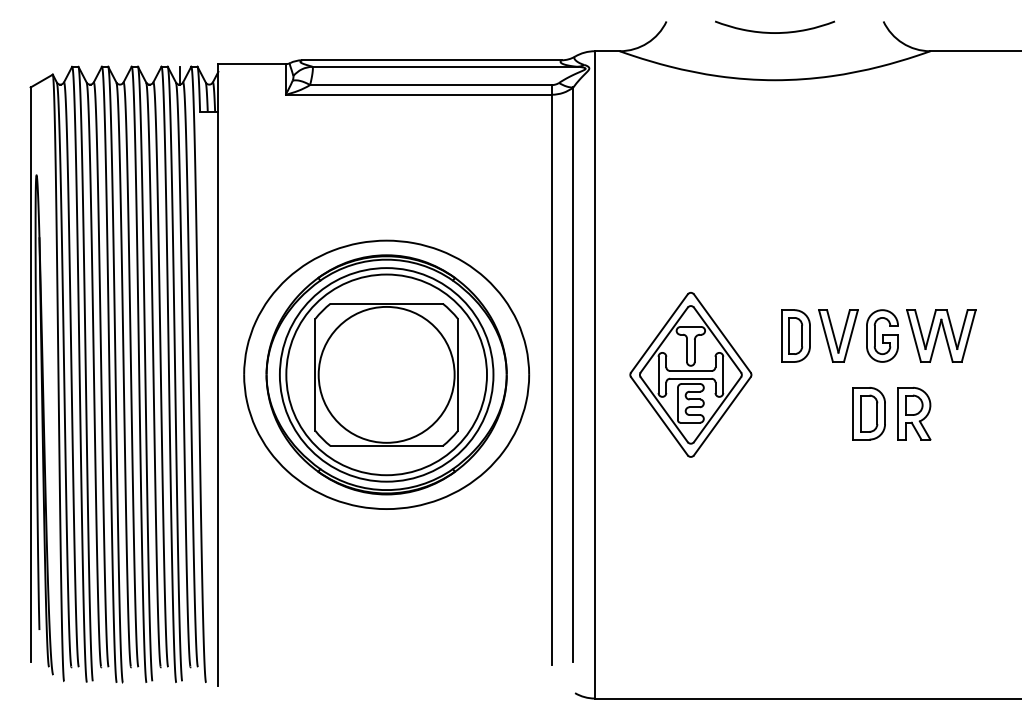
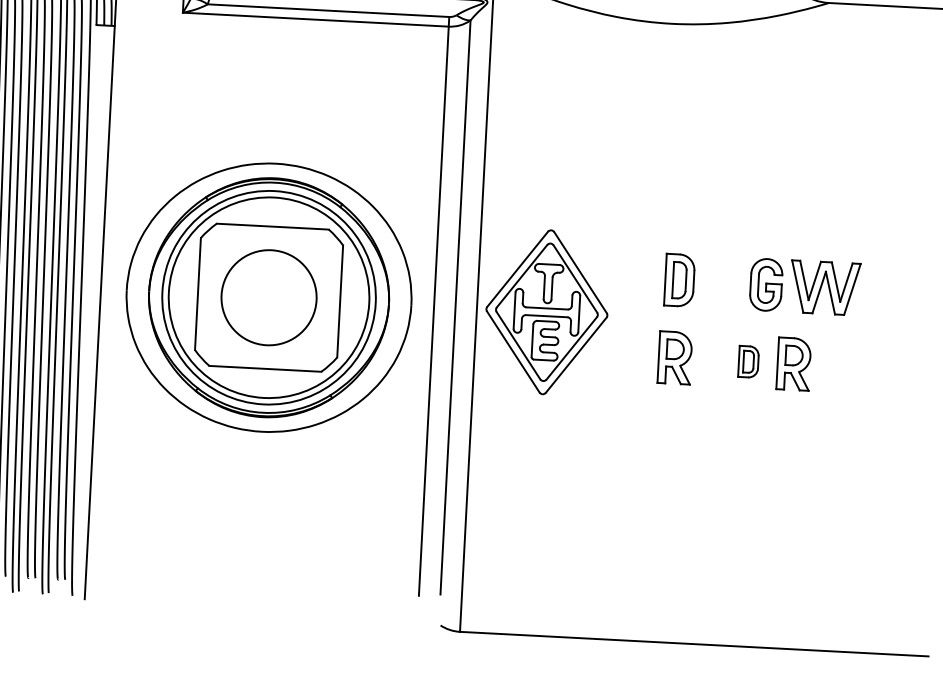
part: (838, 335) -> (722, 282), removed
circle: (386, 374) -> (268, 297), size x0.7
part: (690, 374) -> (546, 311), moved
part: (795, 413) -> (675, 357), added
part: (868, 413) -> (748, 361), size x0.6

